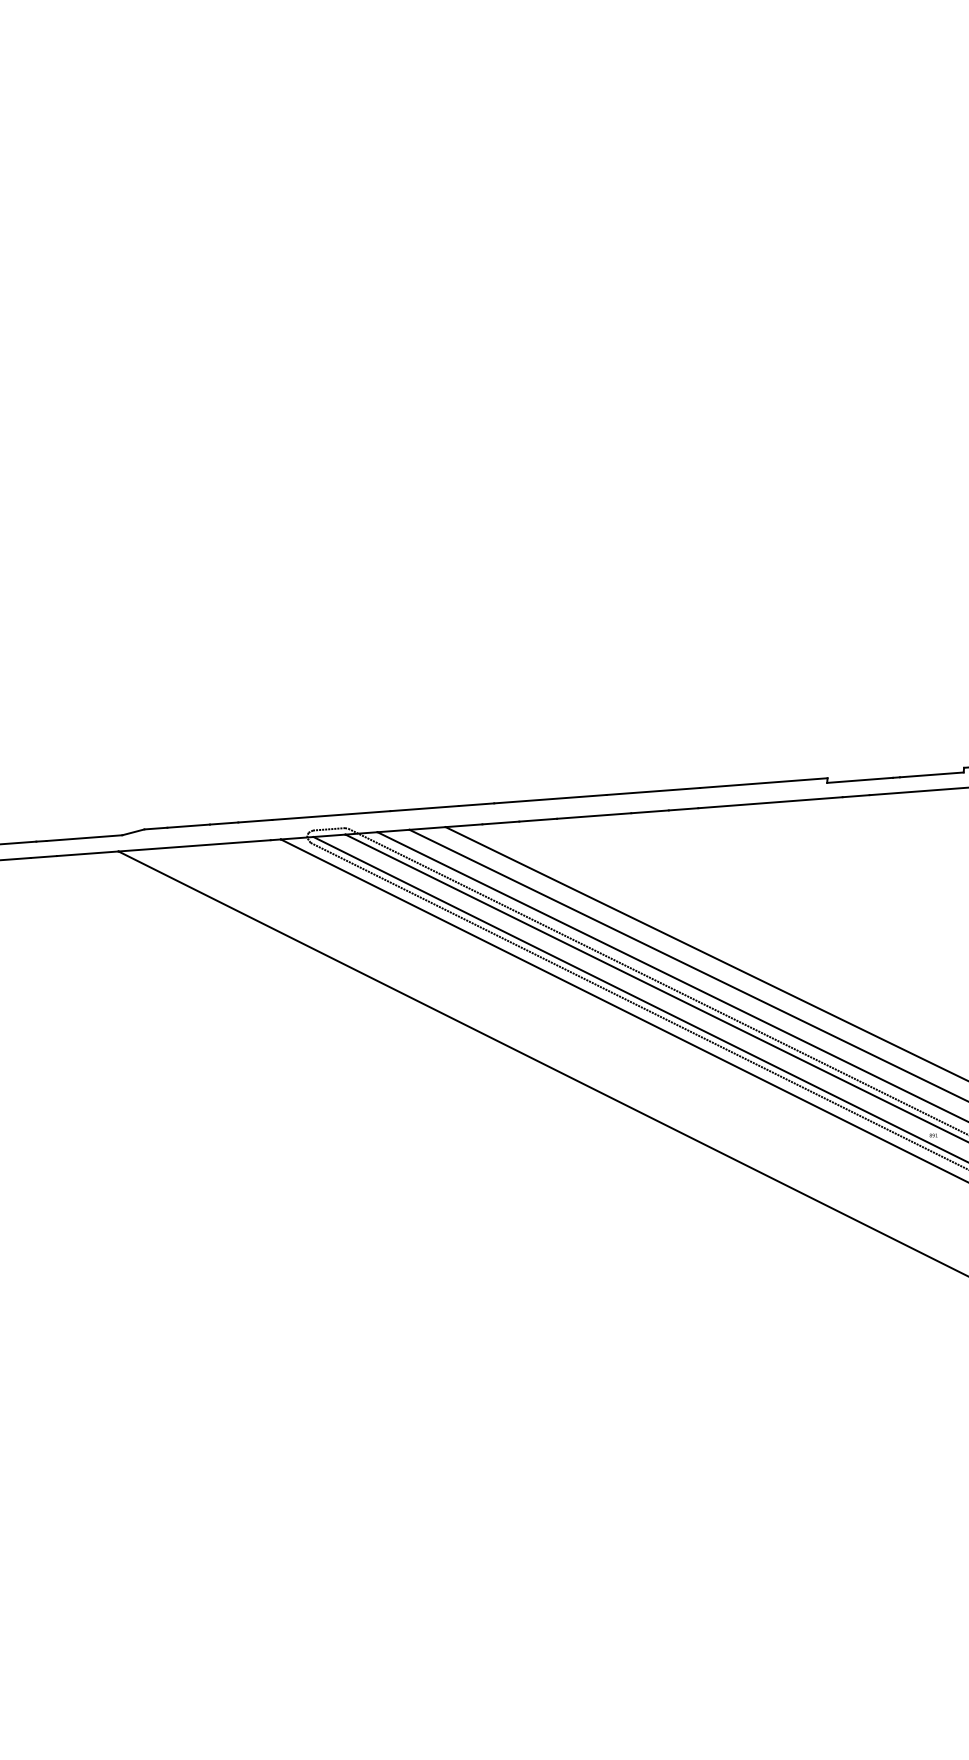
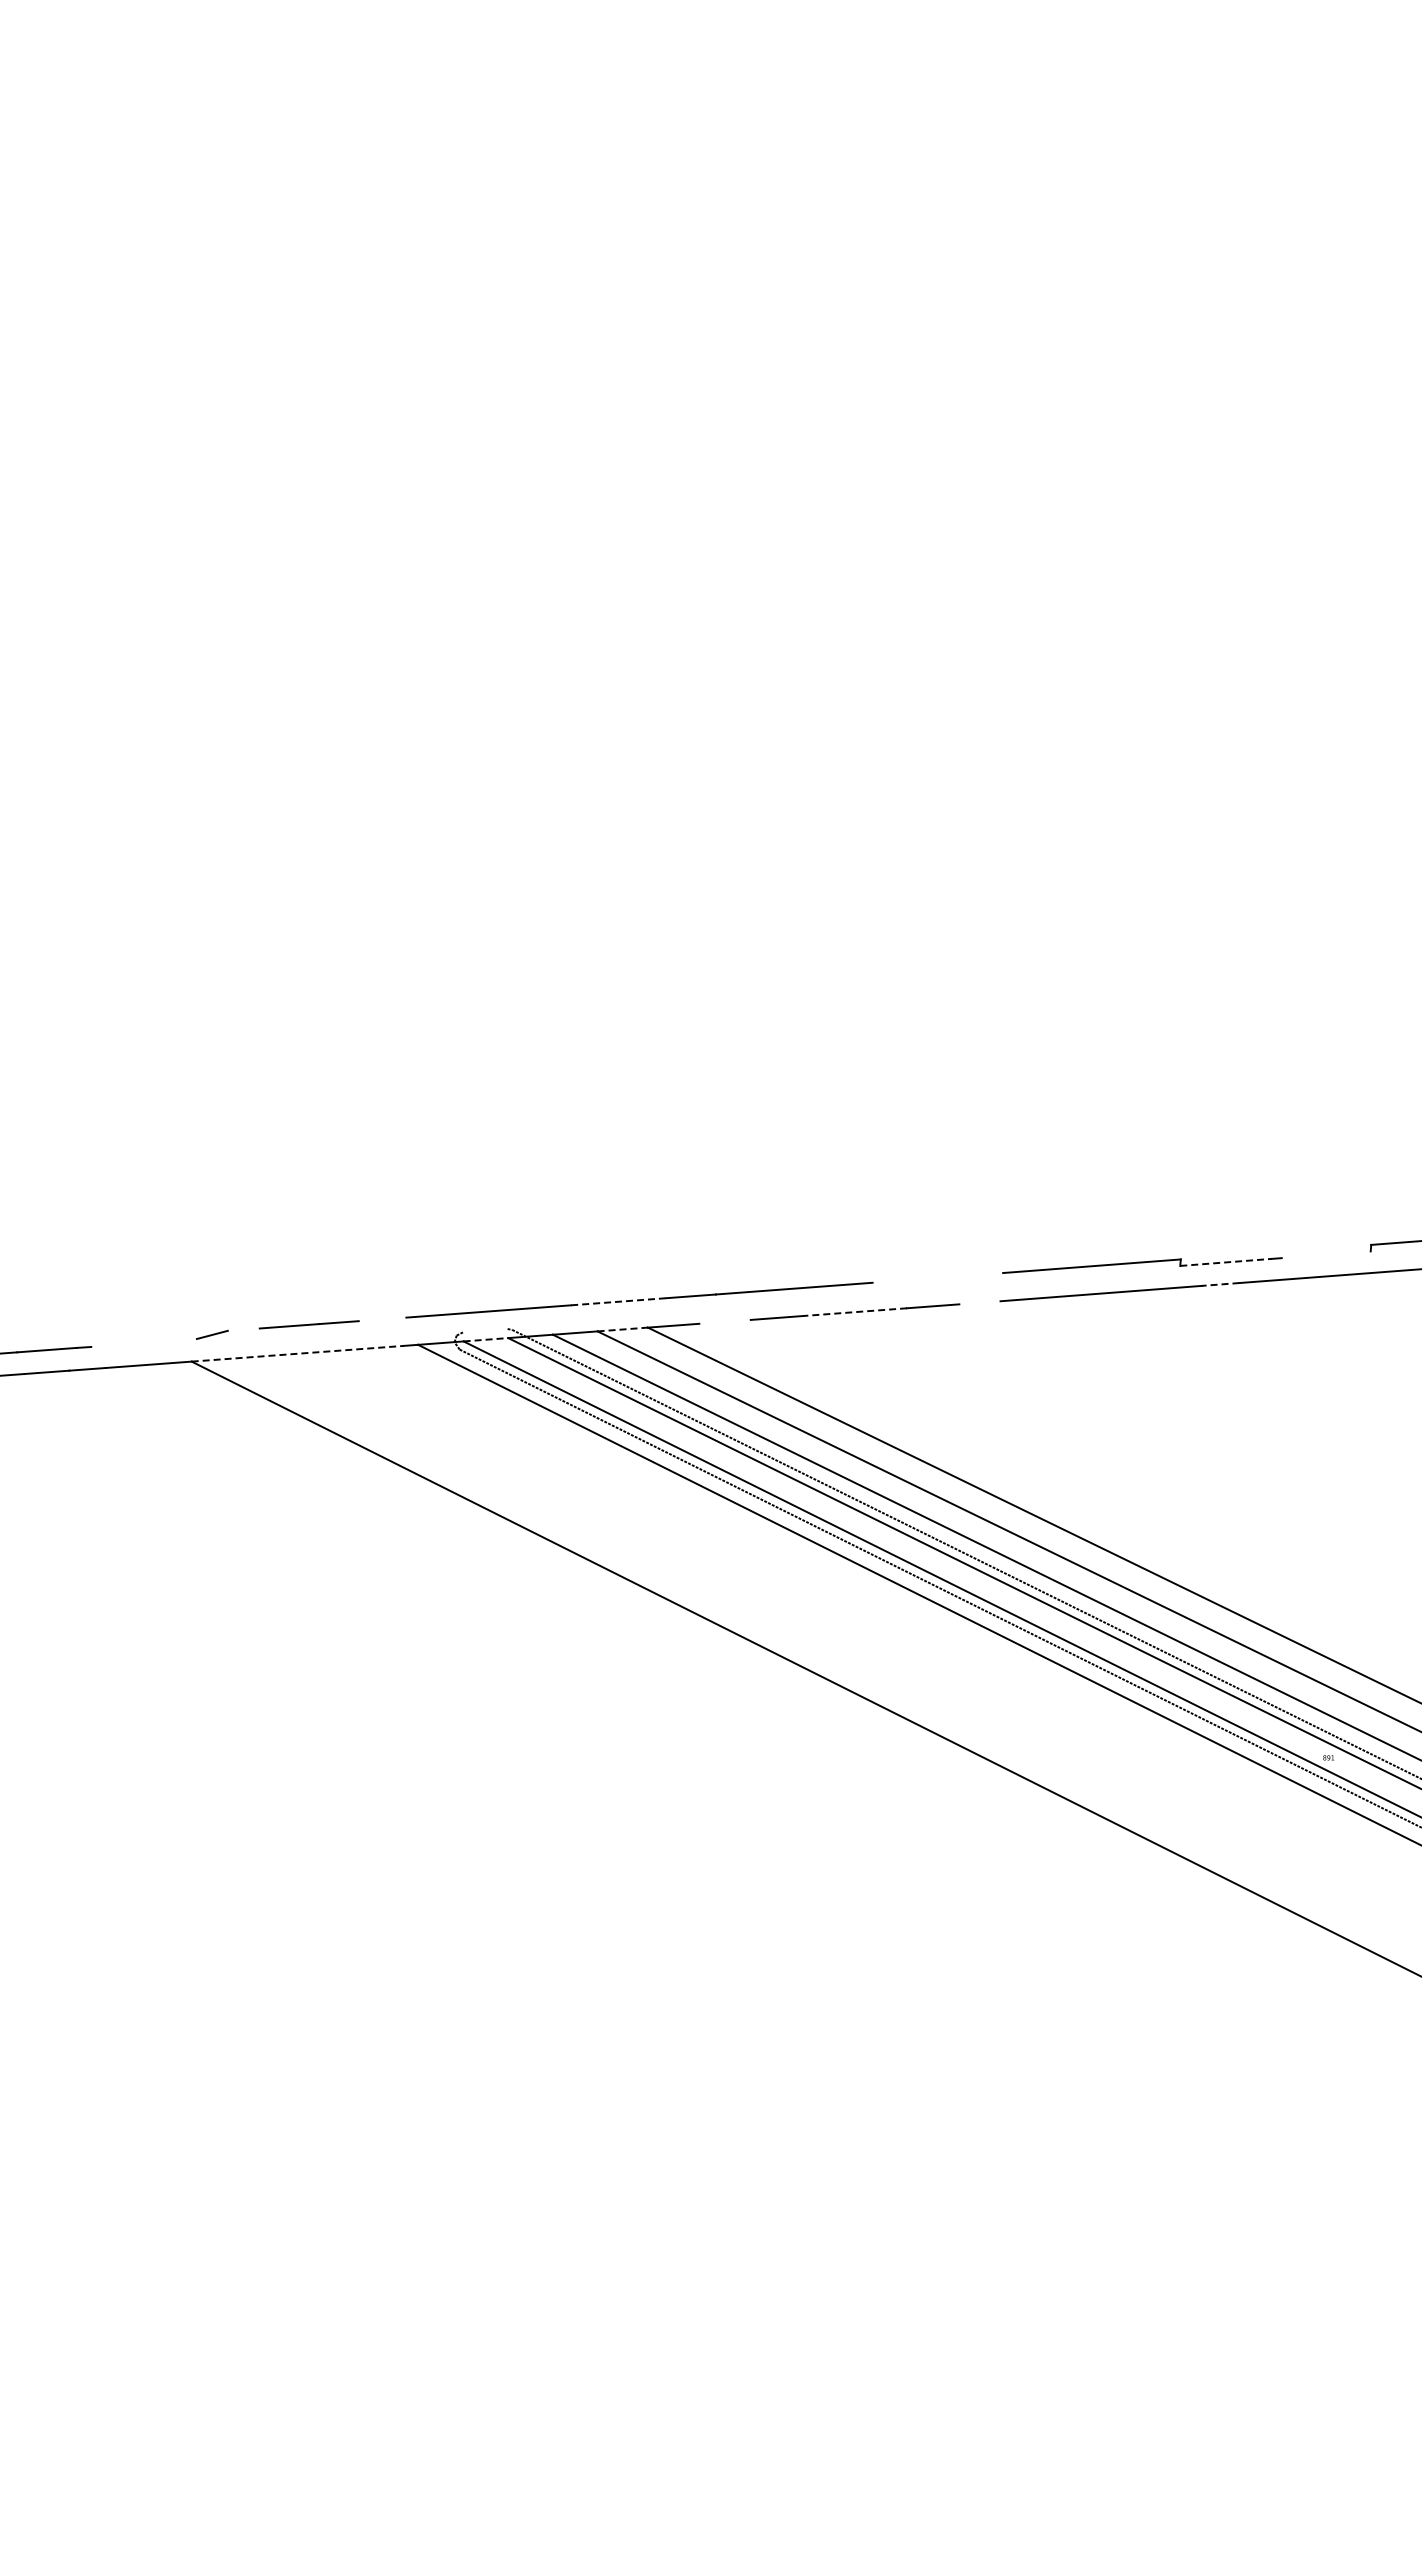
line: (931, 774) -> (1325, 1254), removed
line: (860, 780) -> (1226, 1262), solid -> dashed
line: (653, 791) -> (937, 1277), removed
line: (856, 796) -> (1220, 1284), solid -> dashed
line: (424, 808) -> (618, 1301), solid -> dashed
line: (683, 809) -> (979, 1302), removed
line: (593, 816) -> (854, 1312), solid -> dashed
line: (255, 821) -> (382, 1319), removed
line: (500, 822) -> (724, 1321), removed
line: (155, 828) -> (243, 1329), removed
line: (428, 828) -> (623, 1329), solid -> dashed
line: (328, 829) -> (484, 1330), removed
line: (329, 835) -> (486, 1339), solid -> dashed
line: (84, 837) -> (143, 1342), removed
line: (195, 845) -> (298, 1353), solid -> dashed

